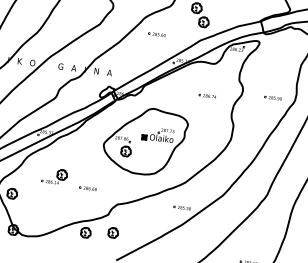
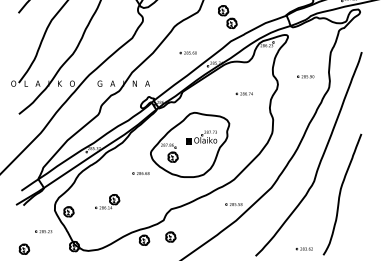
line: (156, 33) -> (187, 52), moved
line: (272, 97) -> (305, 76), moved
part: (54, 175) -> (107, 201), moved
line: (87, 188) -> (140, 173), moved

